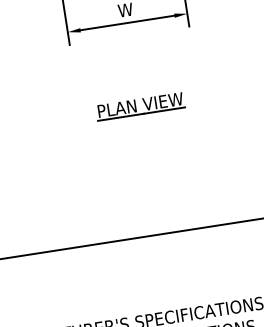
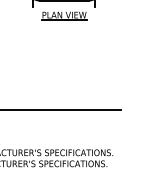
part: (140, 105) -> (64, 15), moved

